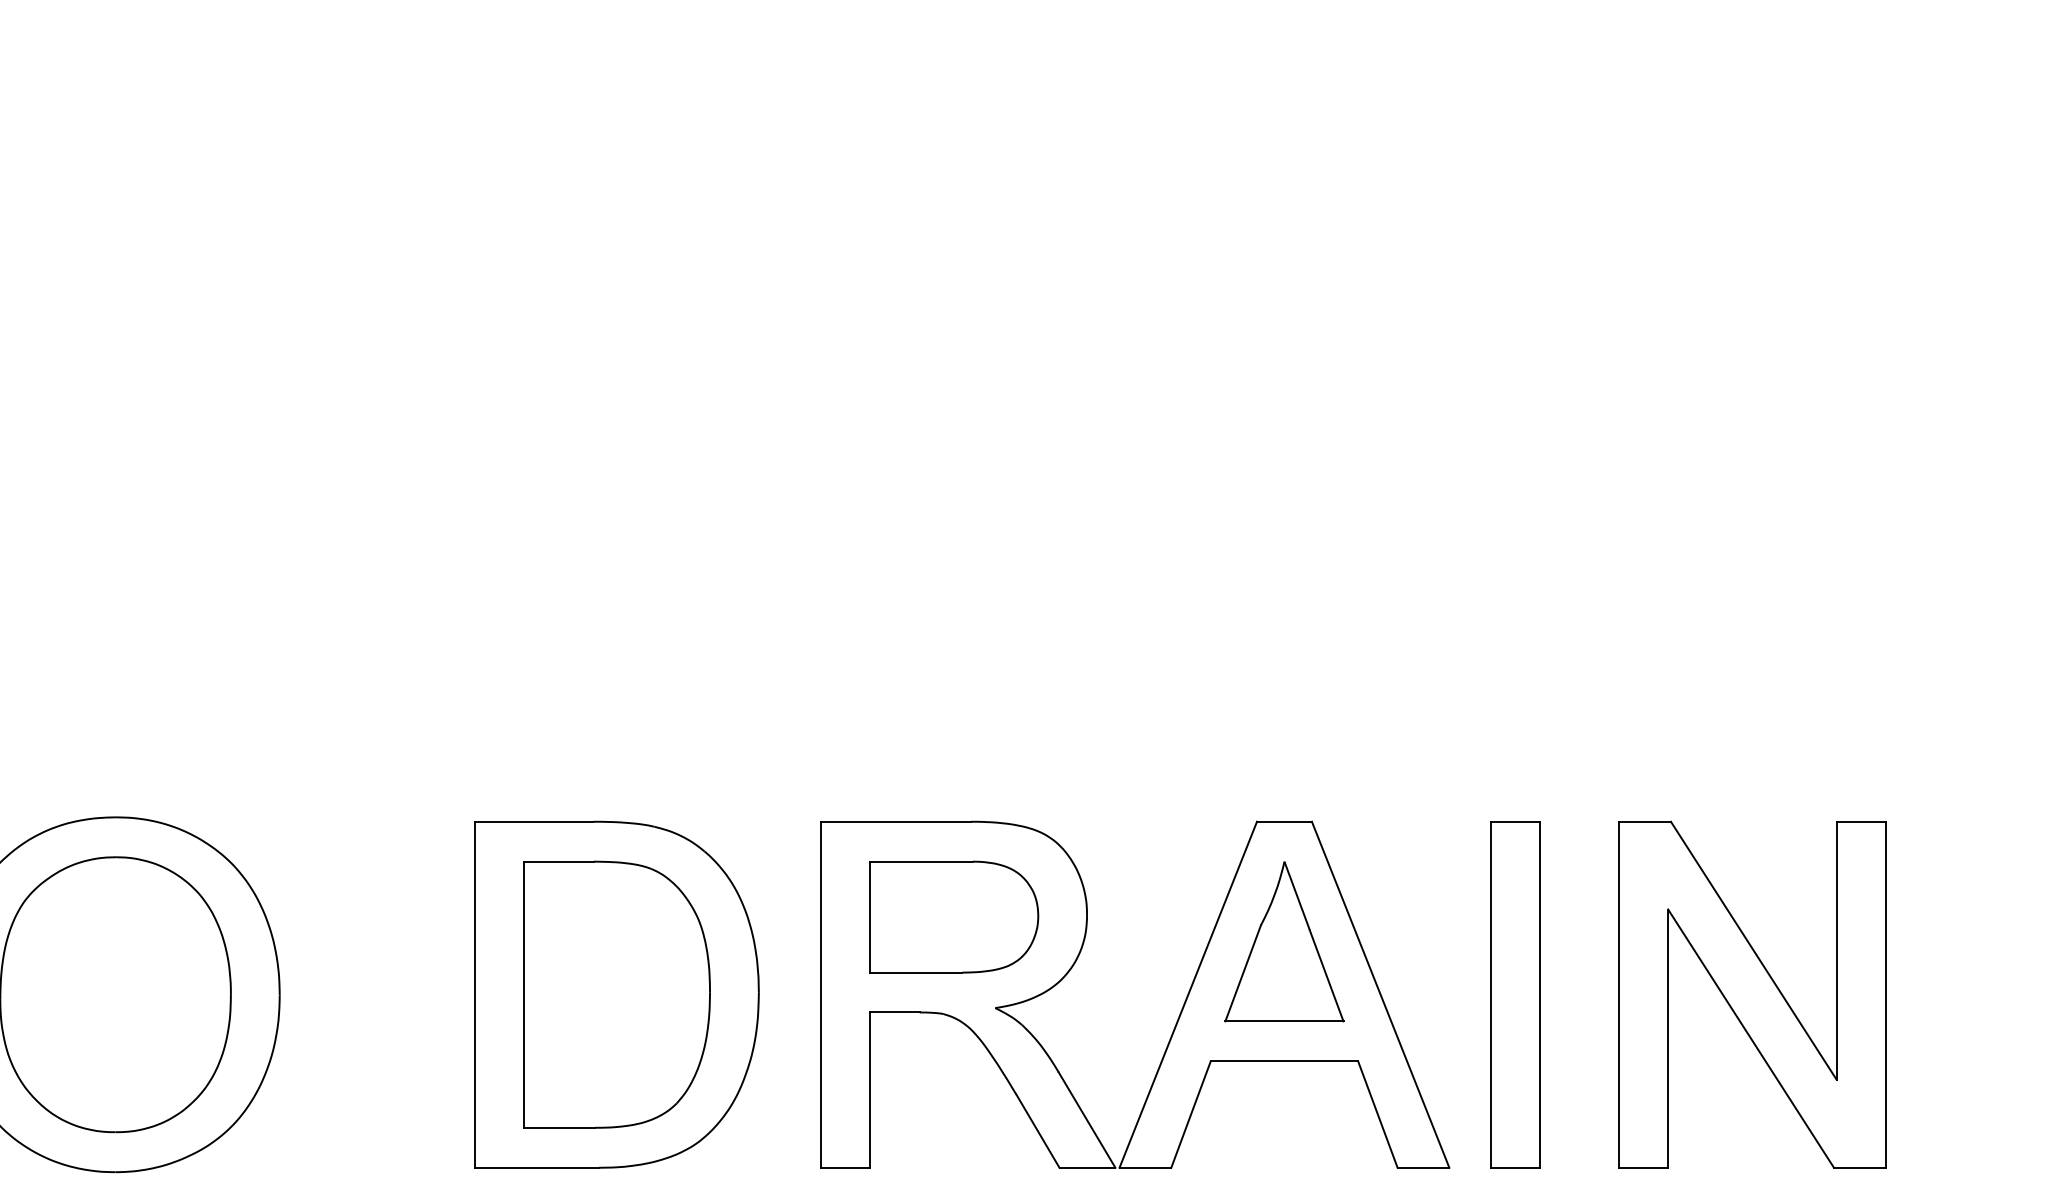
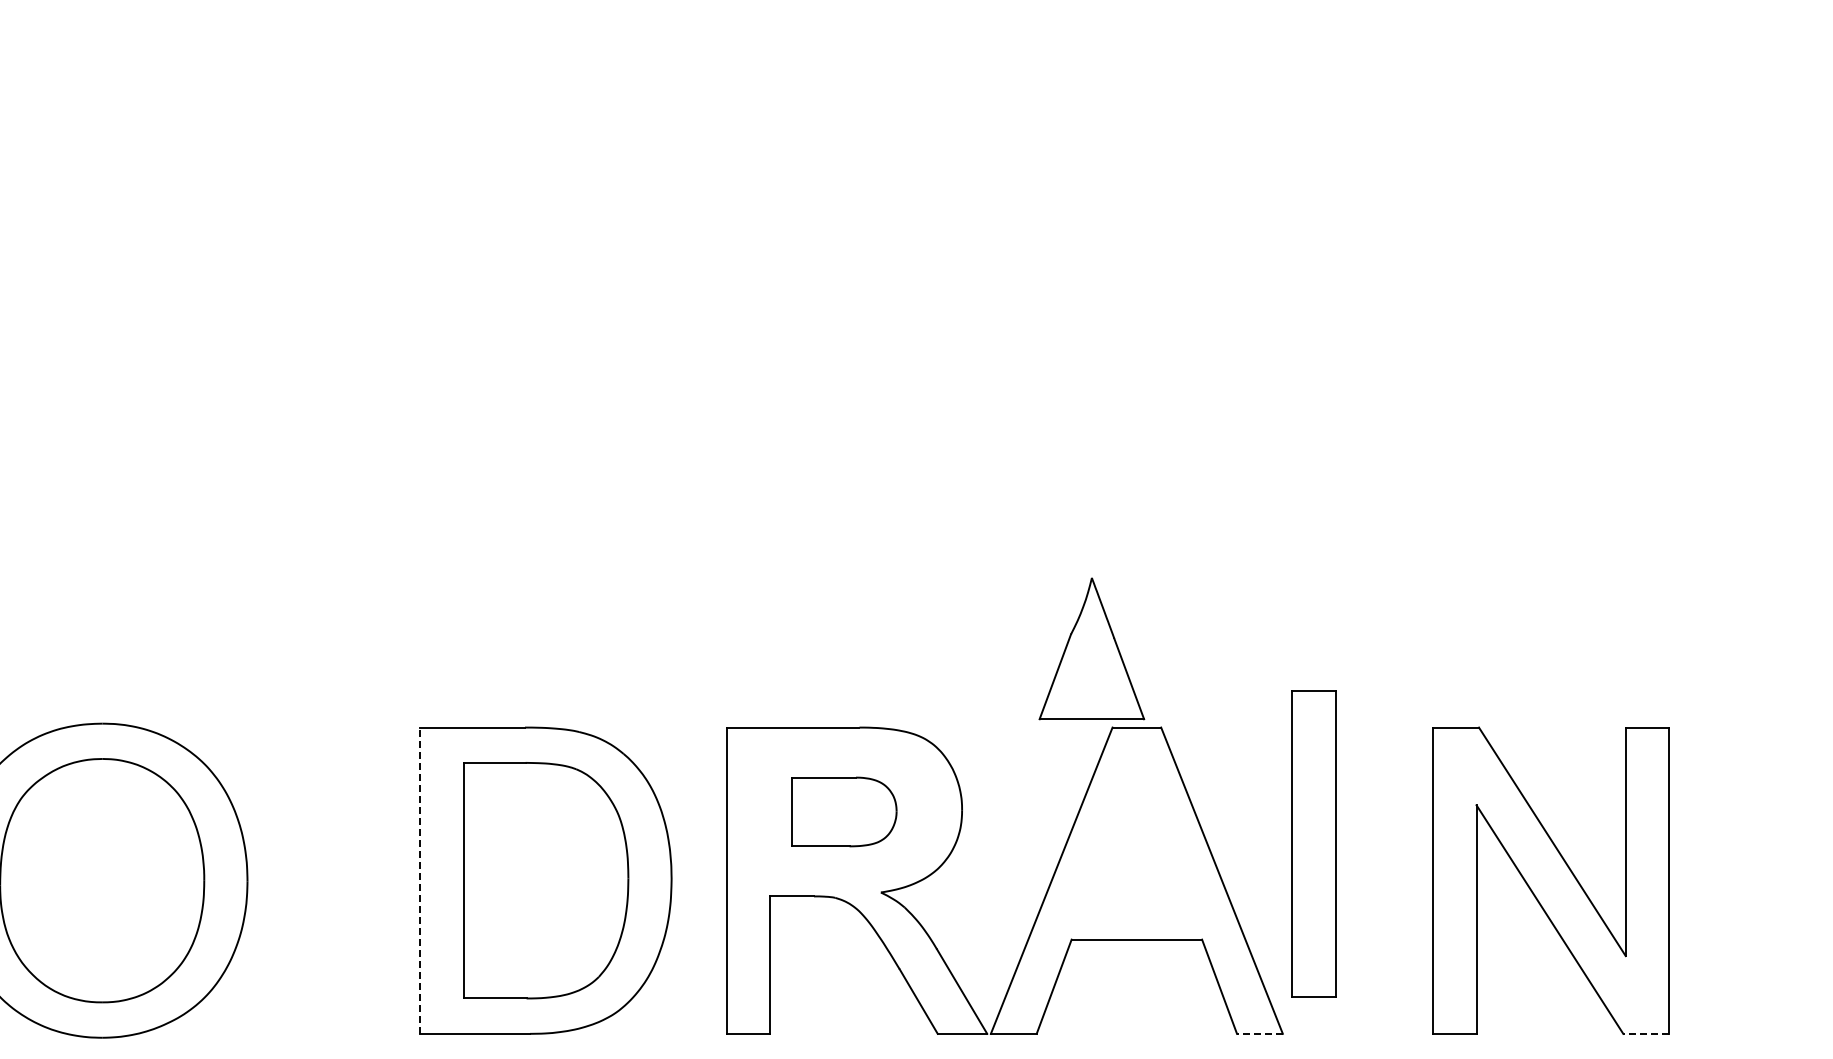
part: (954, 916) -> (844, 811), size x0.7
part: (1284, 941) -> (1091, 648), moved
line: (475, 994) -> (420, 880), solid -> dashed
part: (1514, 994) -> (1313, 843), moved
line: (1422, 1167) -> (1259, 1033), solid -> dashed
line: (1860, 1167) -> (1646, 1033), solid -> dashed

